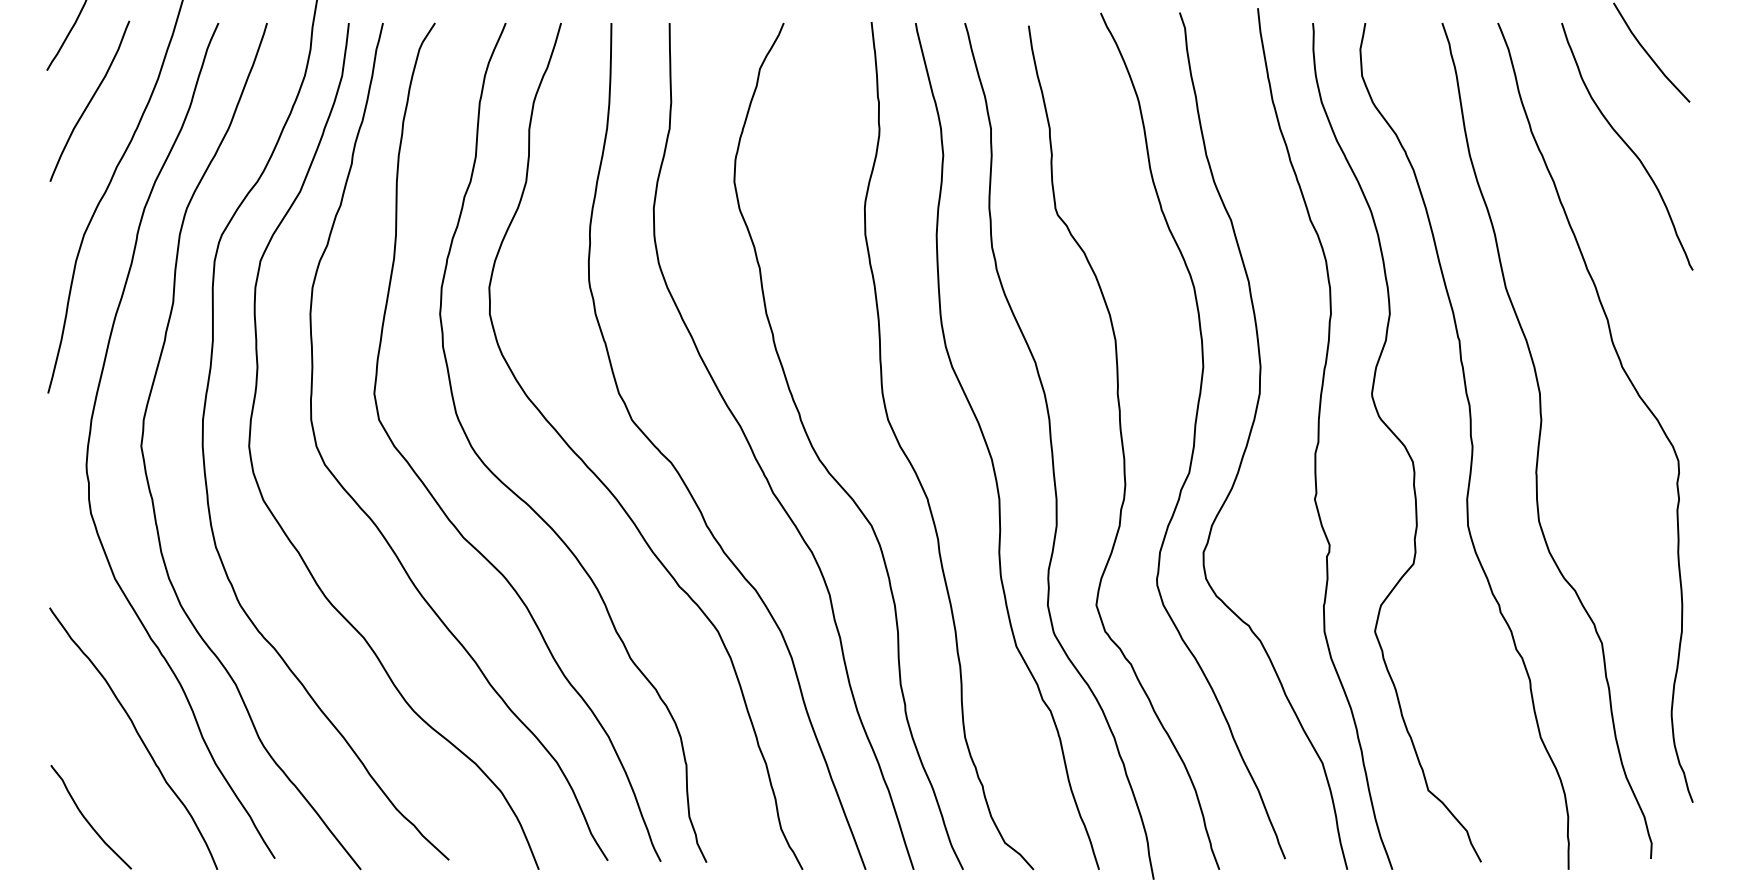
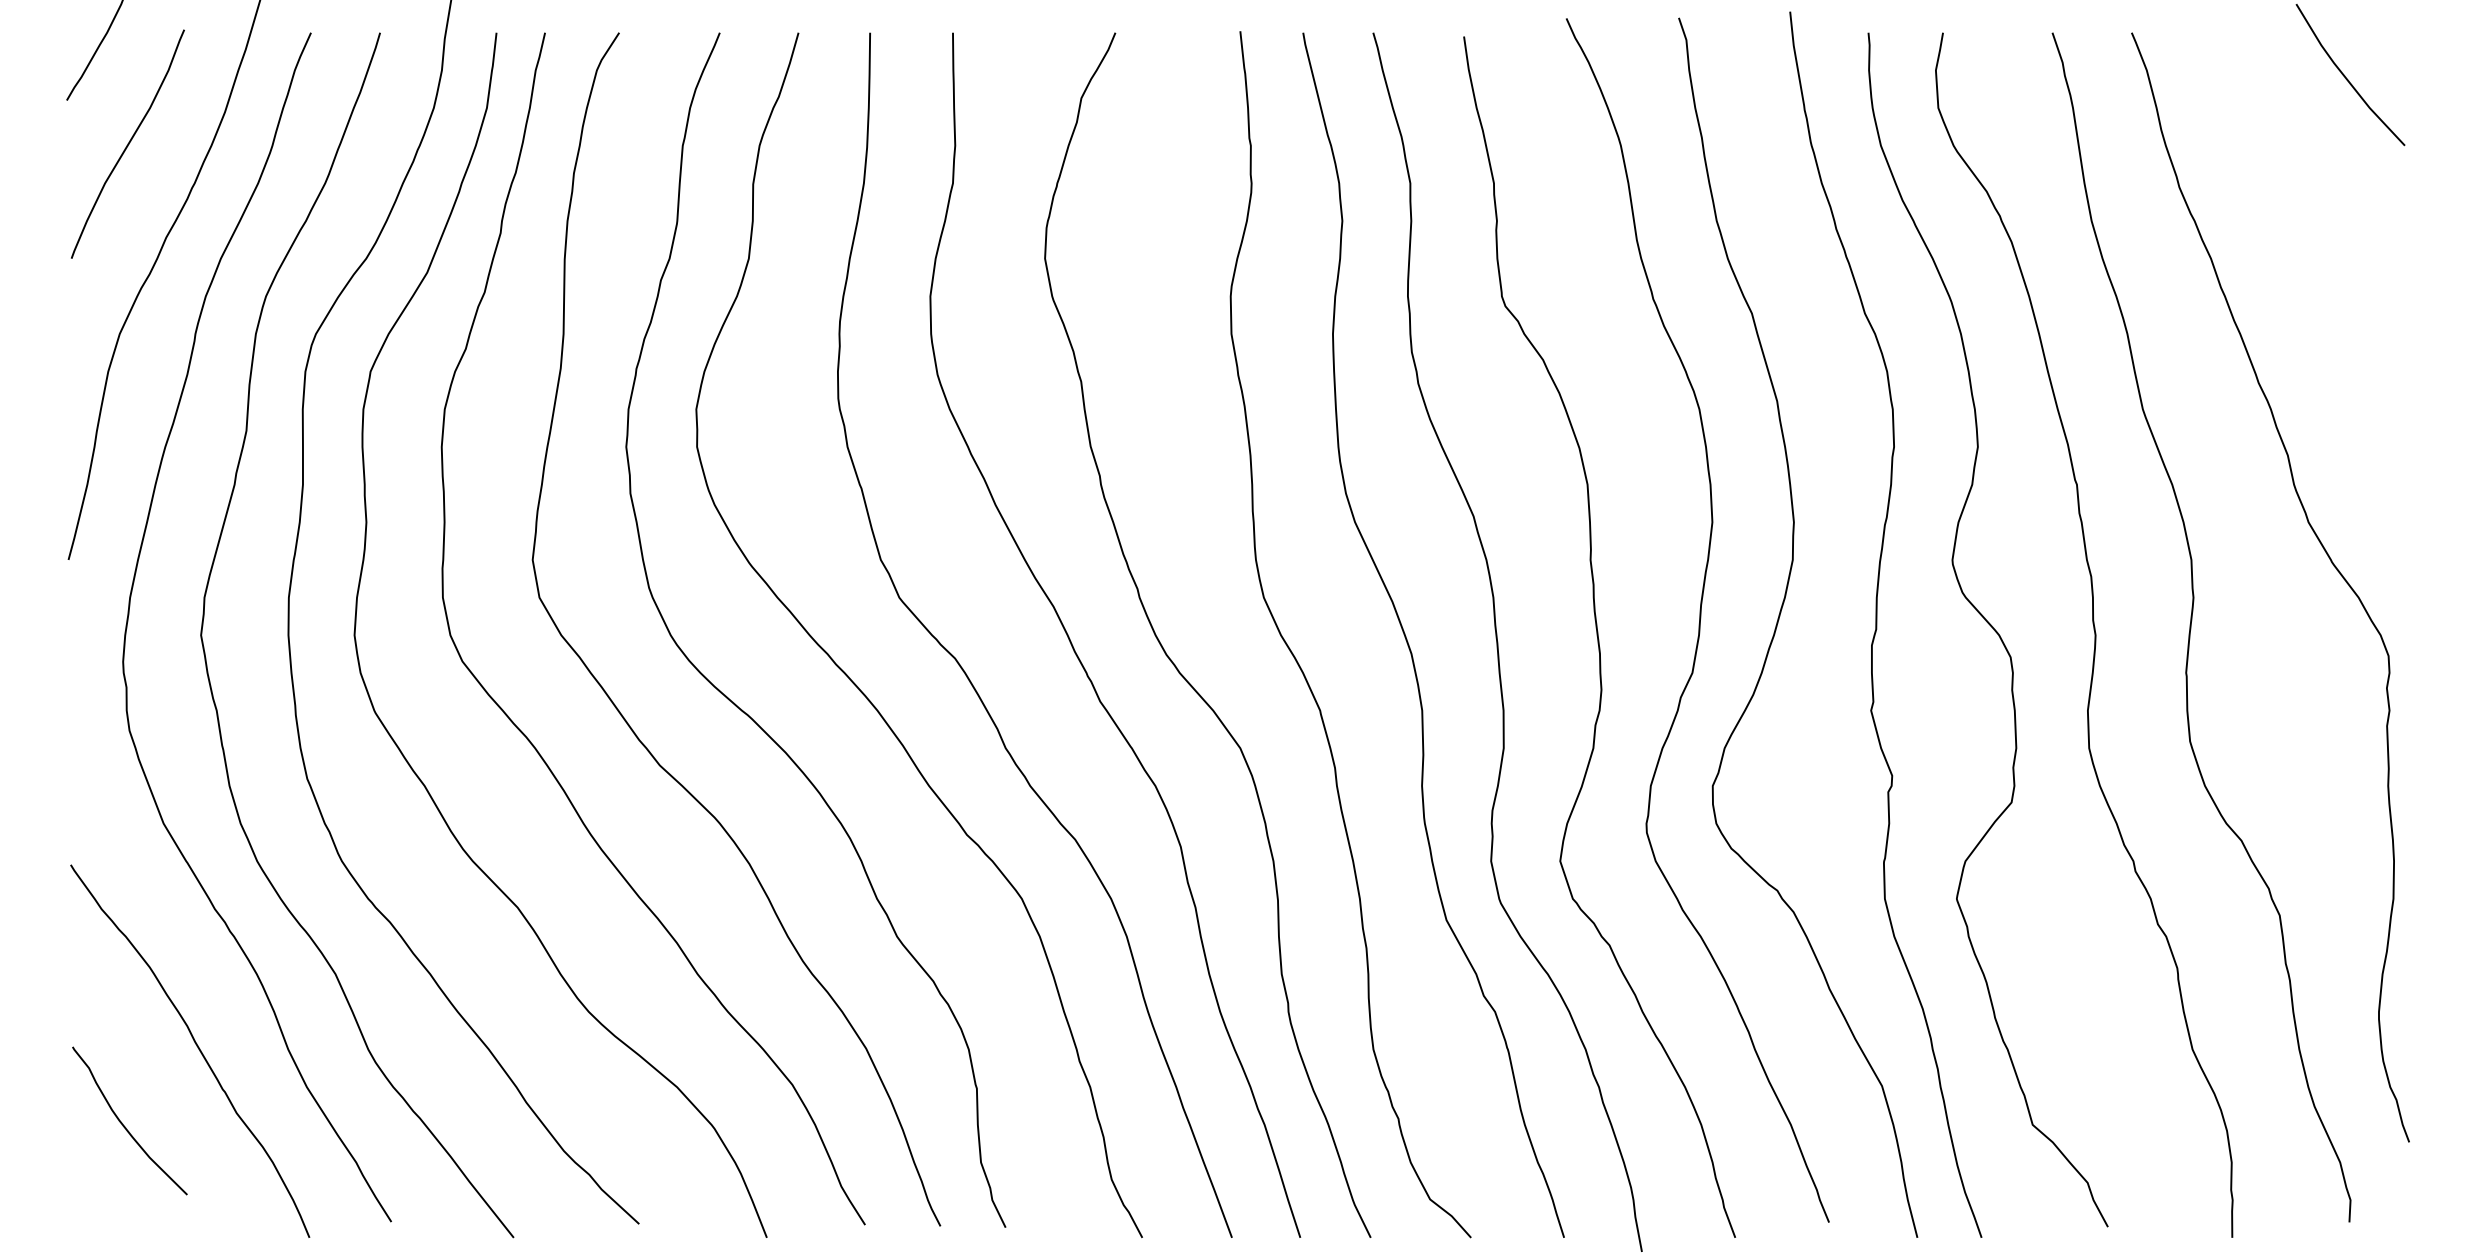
curve: (1627, 145) -> (2315, 207), removed
curve: (87, 820) -> (124, 1125), moved

